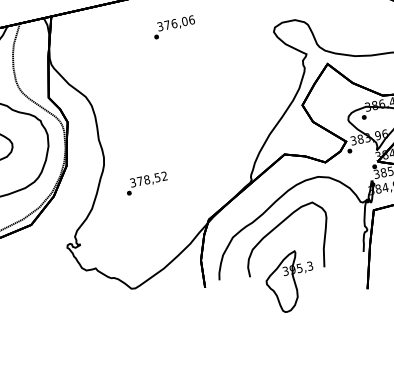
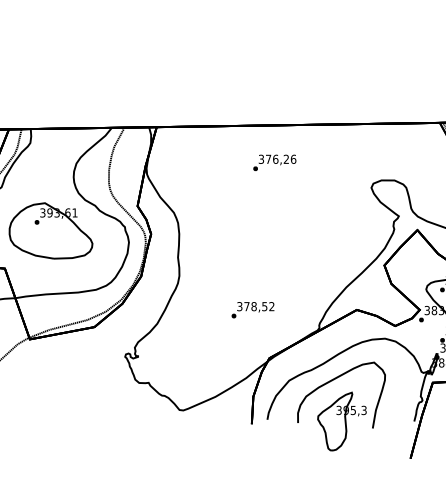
text: (184, 20) -> (286, 158), 376,06 -> 376,26
text: (146, 183) -> (252, 310), moved
part: (290, 281) -> (341, 421), moved

